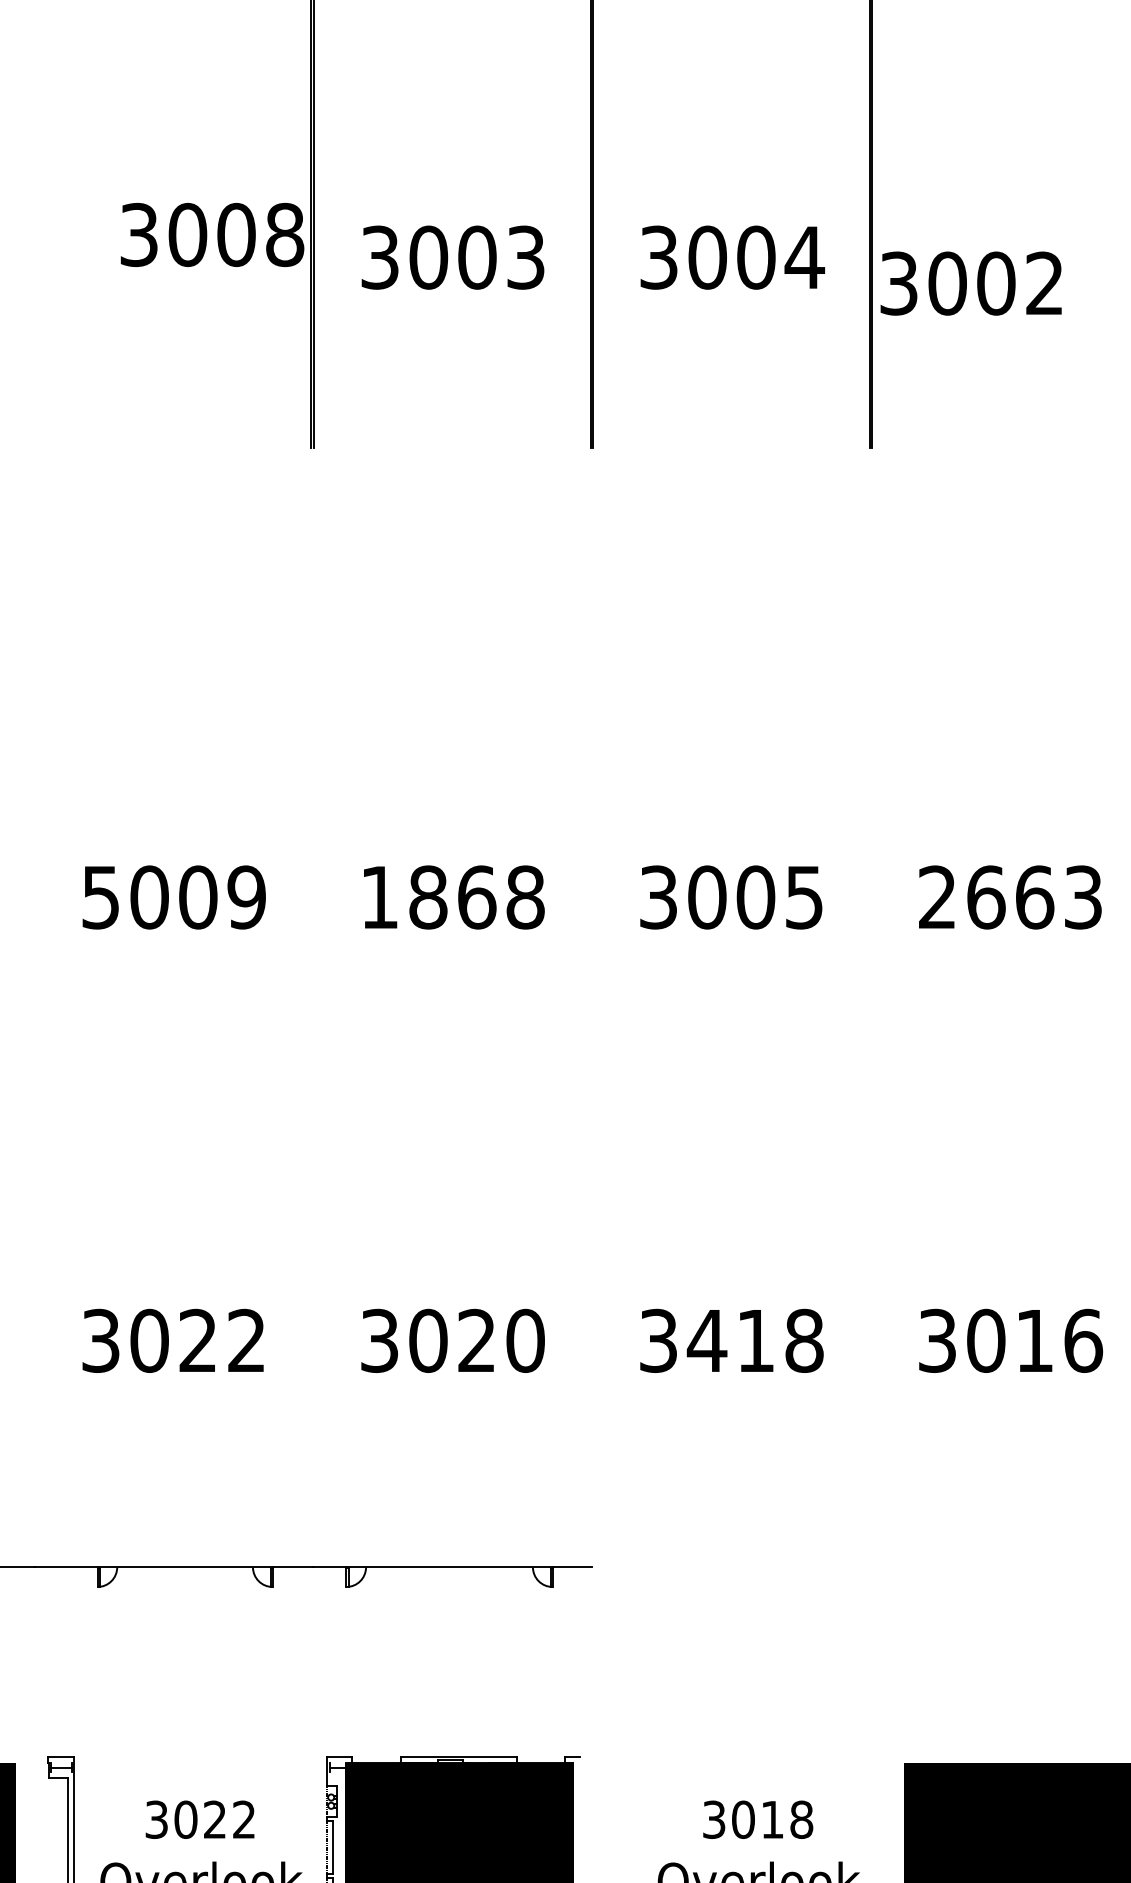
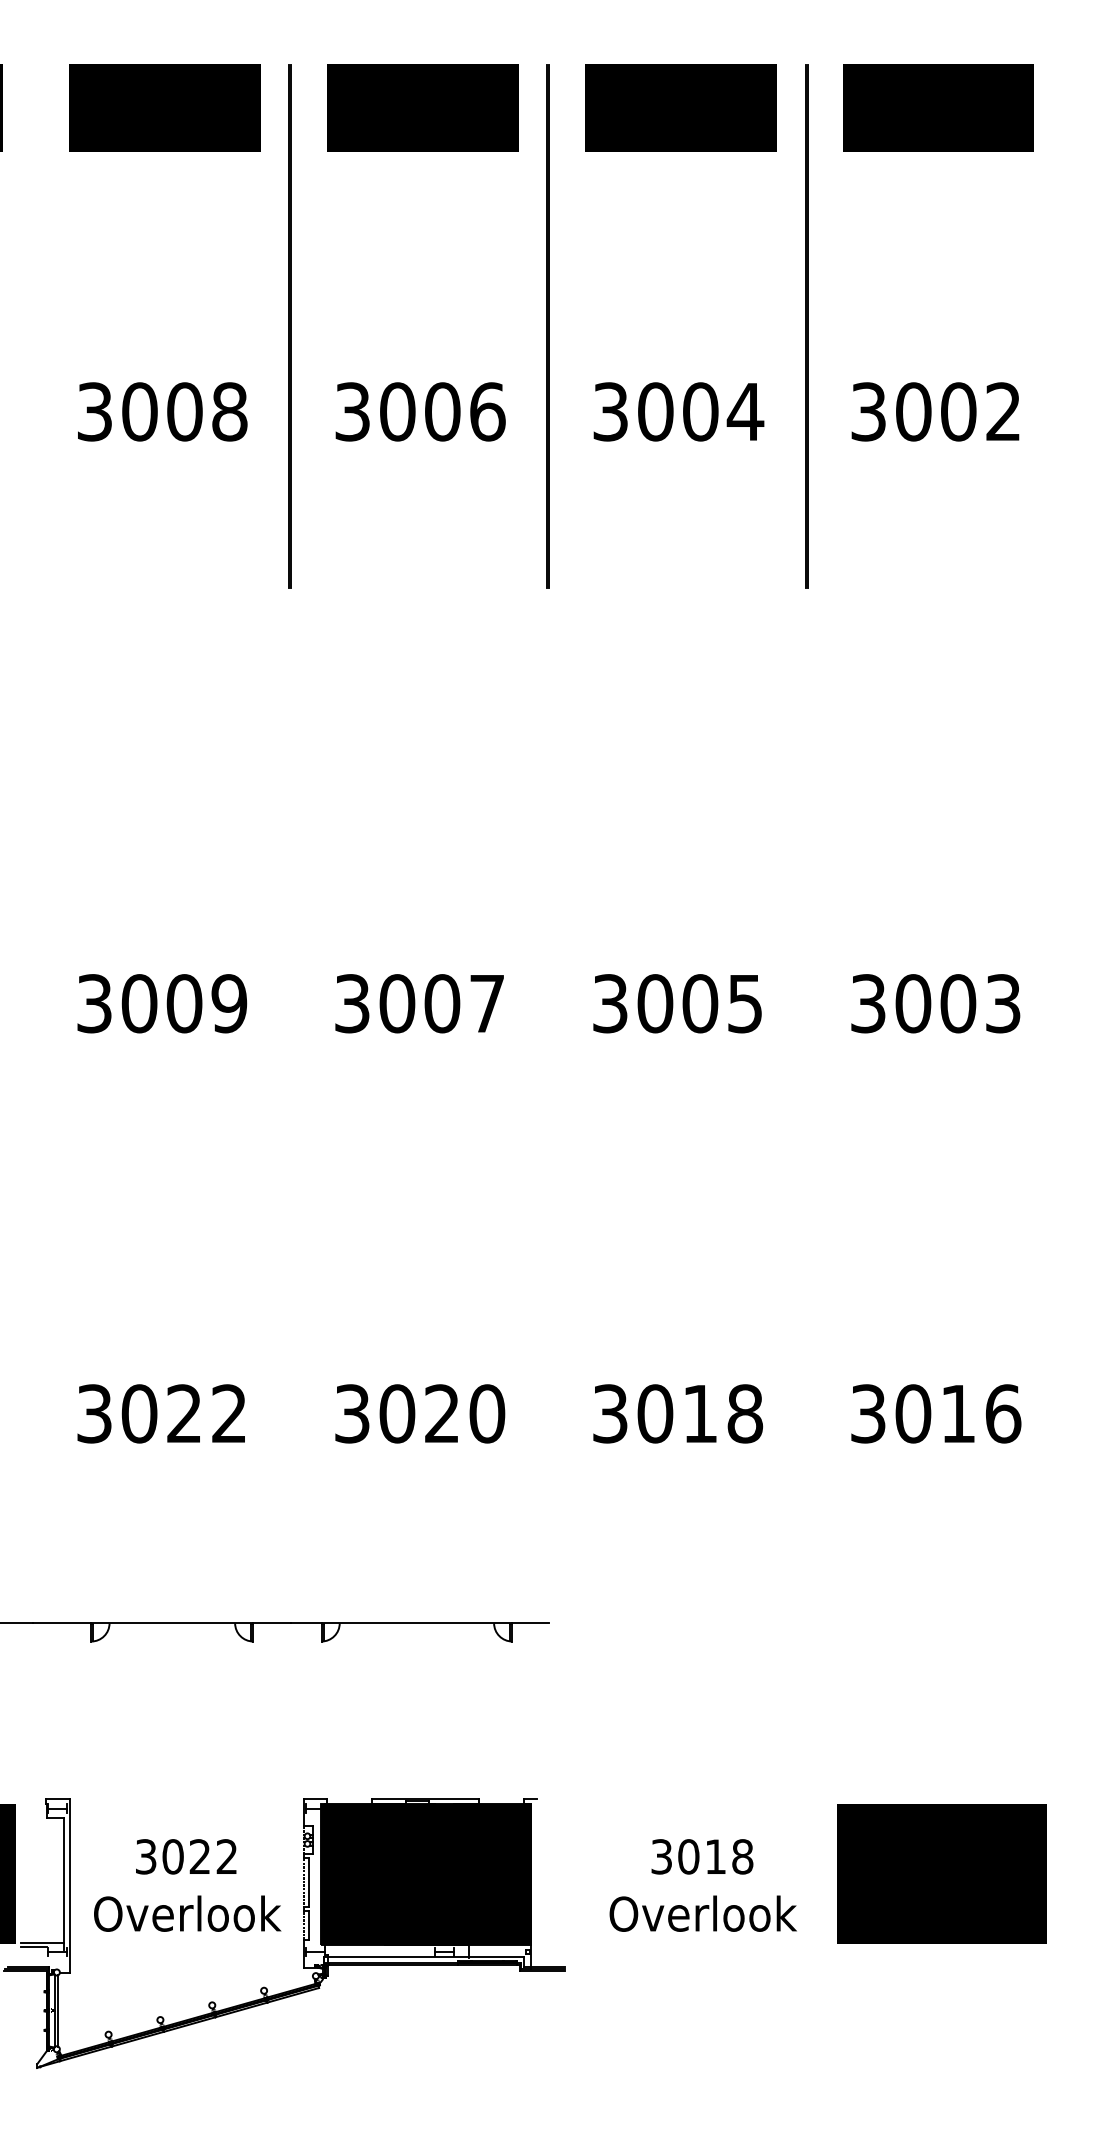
text: (212, 234) -> (162, 411), moved
text: (525, 257) -> (487, 411), 3003 -> 3006
text: (971, 283) -> (935, 411), moved
text: (100, 897) -> (94, 1003), 5009 -> 3009
text: (453, 897) -> (420, 1003), 1868 -> 3007
text: (986, 897) -> (913, 1003), 2663 -> 3003
text: (706, 1340) -> (654, 1413), 3418 -> 3018

